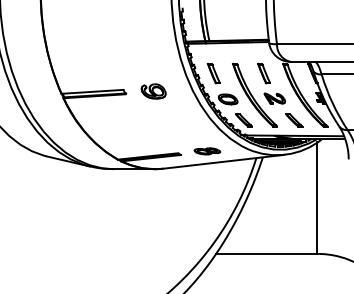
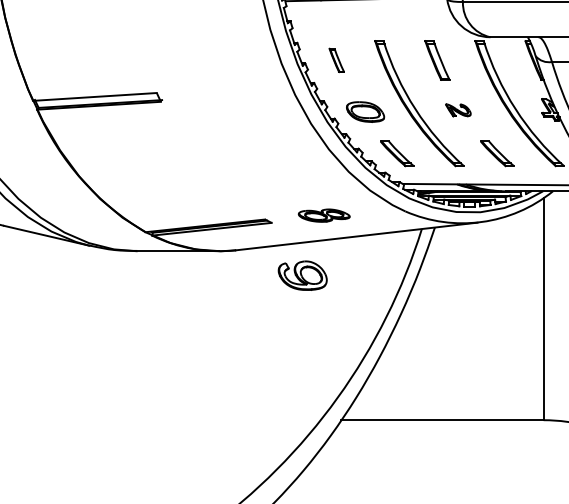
part: (213, 73) -> (336, 60), size x0.6
part: (153, 91) -> (302, 275), moved
part: (274, 98) -> (457, 110), size x0.6

